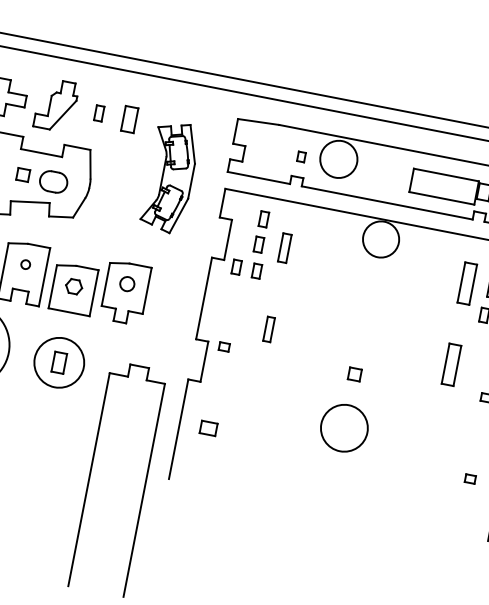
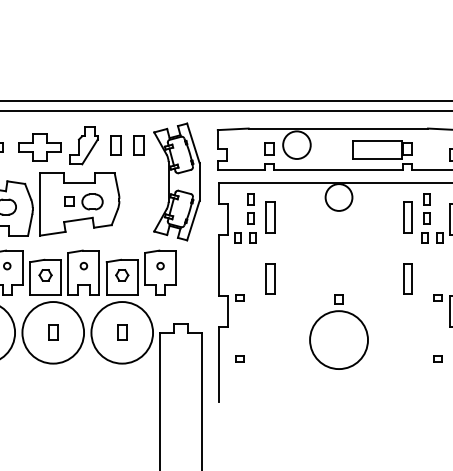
part: (98, 113) -> (115, 145), size x1.67
part: (301, 156) -> (269, 148), size x1.67
part: (170, 176) -> (176, 181), size x1.43
part: (285, 248) -> (270, 217), size x1.43
circle: (127, 284) -> (160, 266), size x0.62
part: (269, 329) -> (270, 278), size x1.67
circle: (59, 362) -> (122, 332), size x1.67
part: (207, 426) -> (239, 358), size x0.62
circle: (344, 428) -> (339, 340), size x1.67

